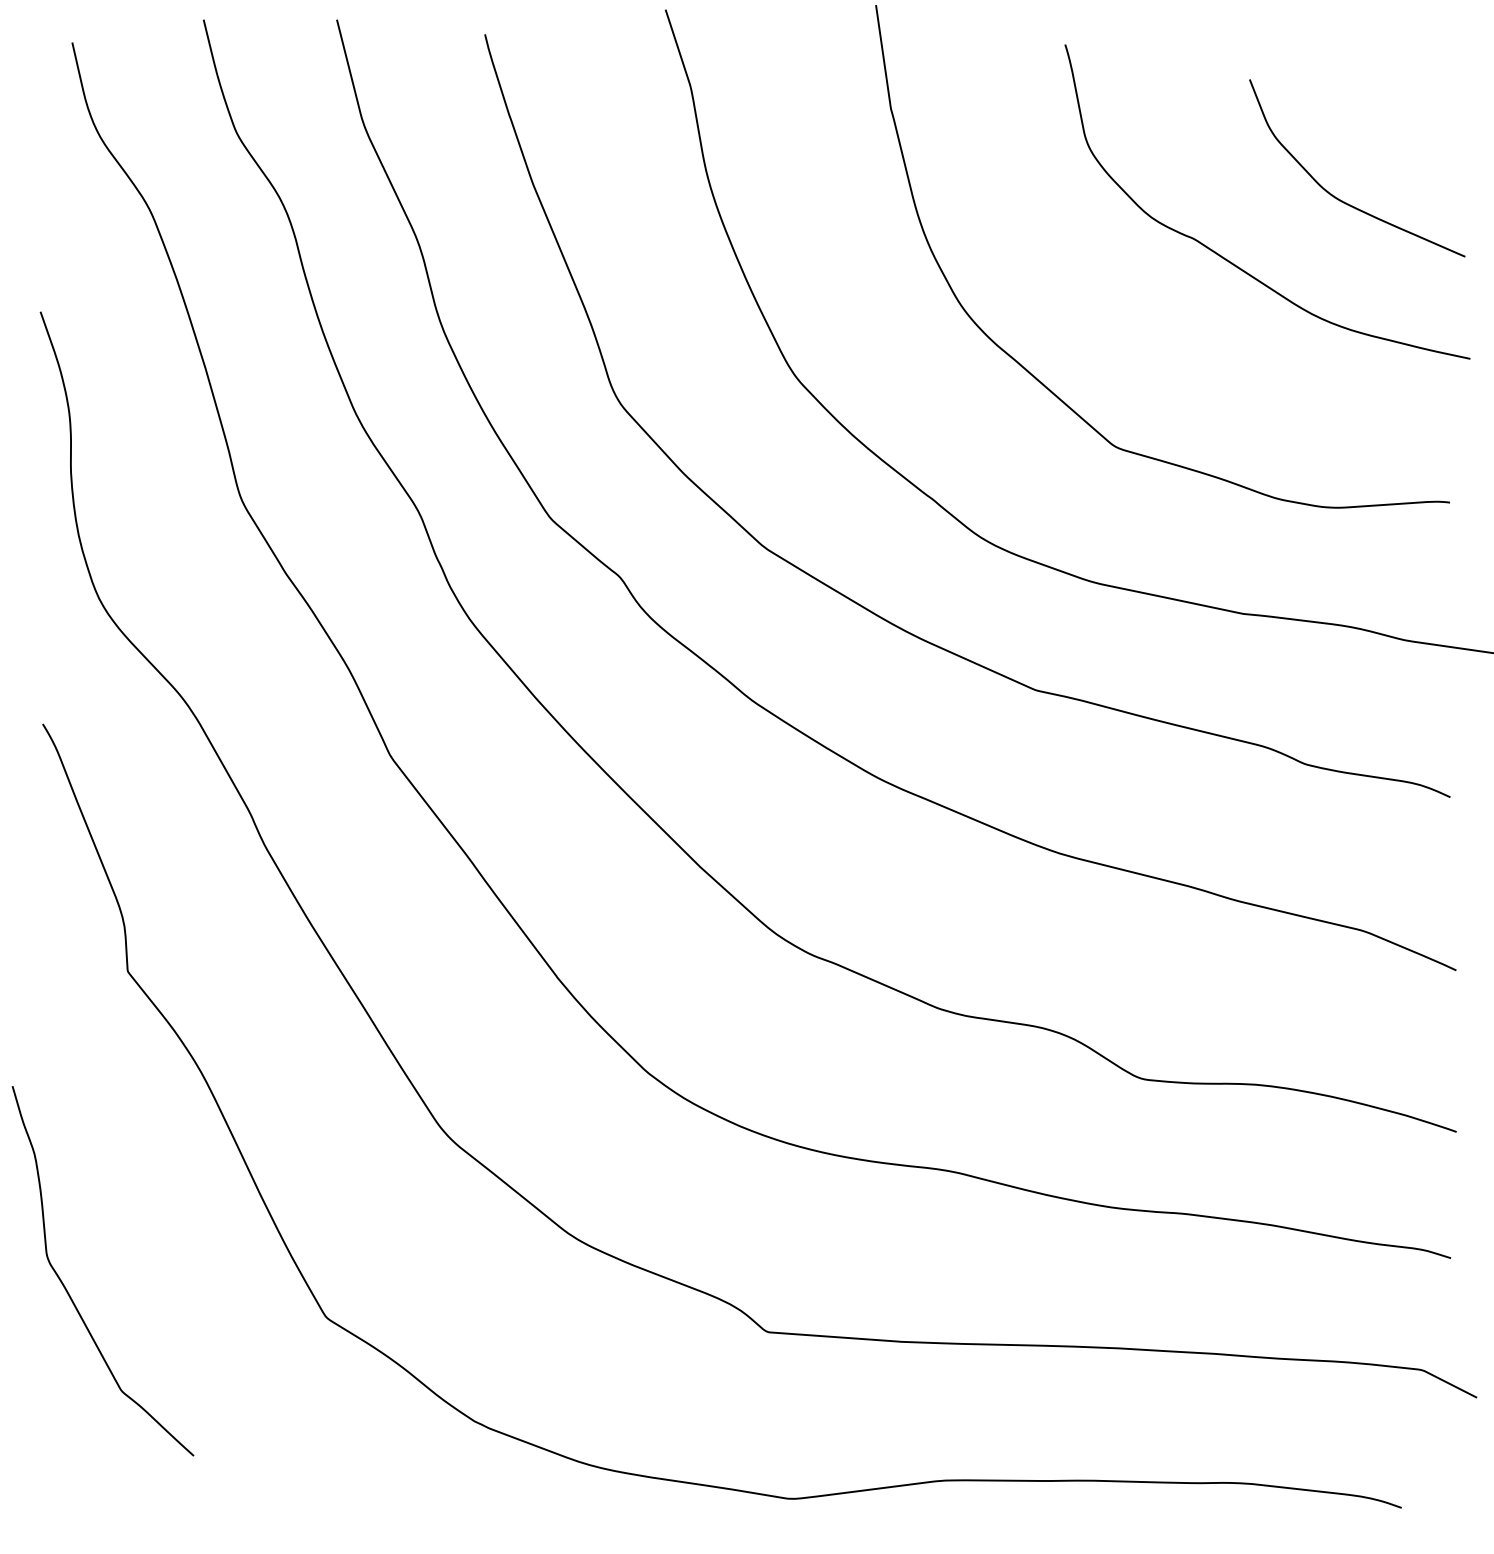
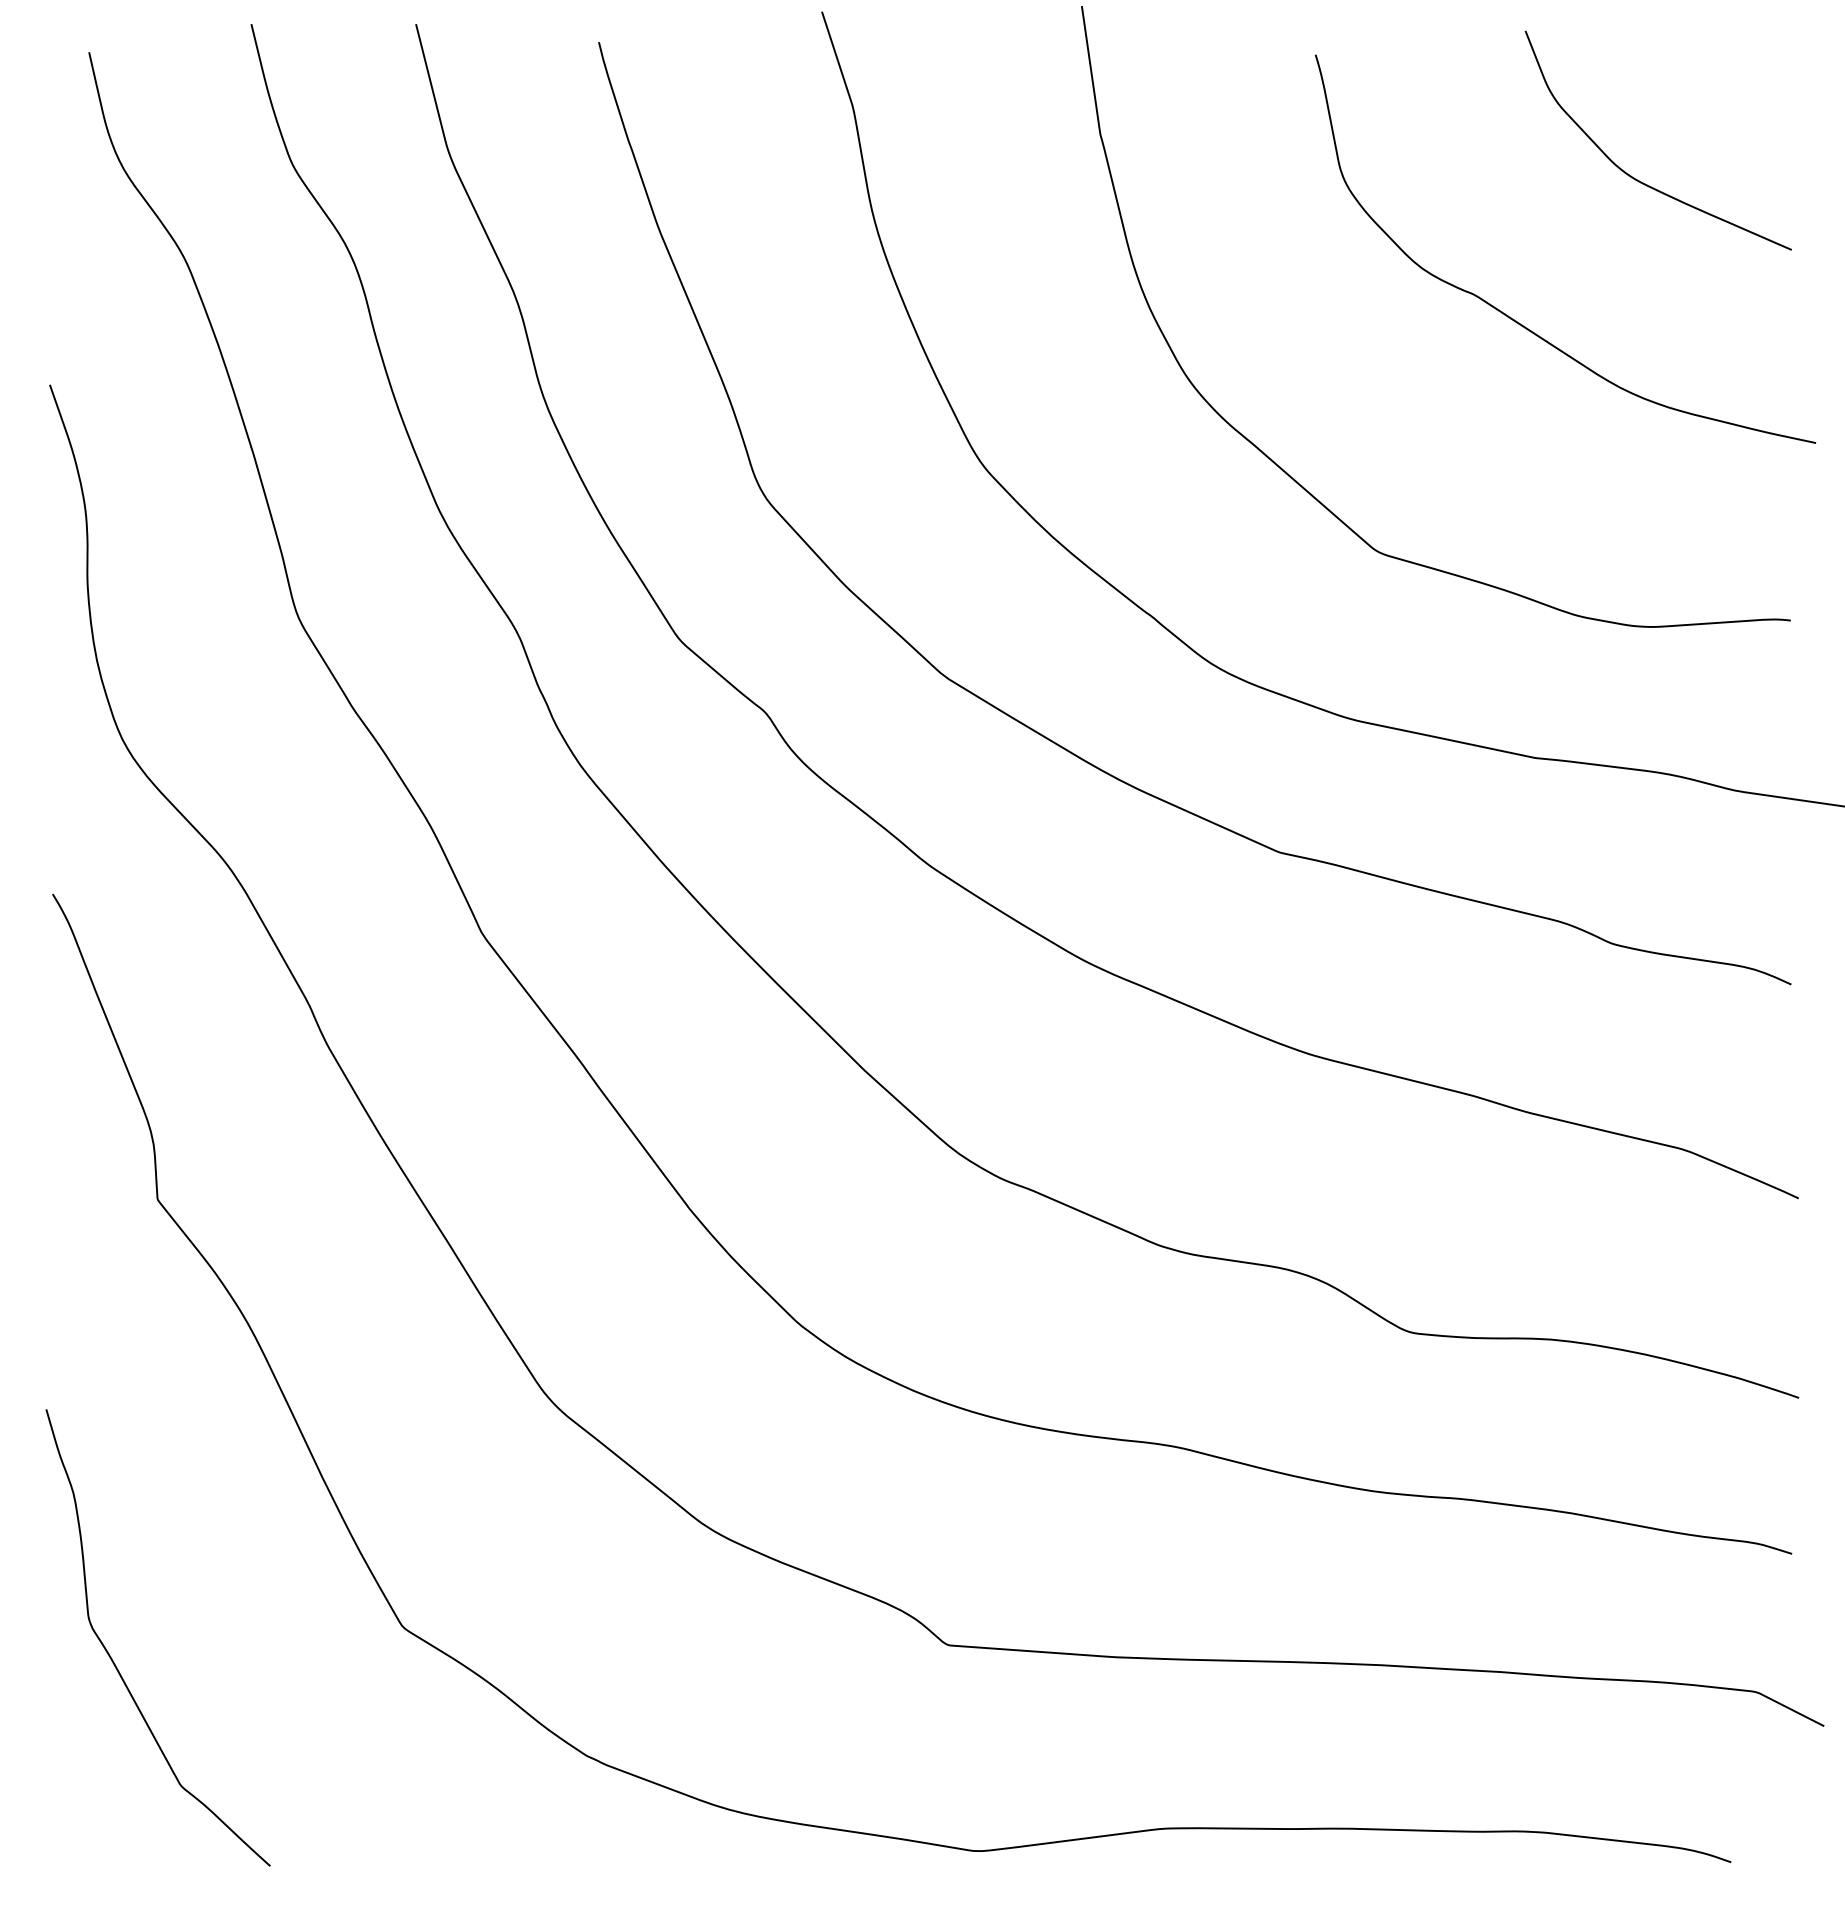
curve: (1338, 198) -> (1634, 177), moved
curve: (66, 1289) -> (113, 1660), moved

